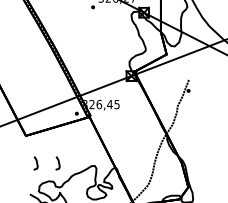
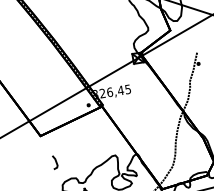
line: (58, 163) -> (78, 158), removed

